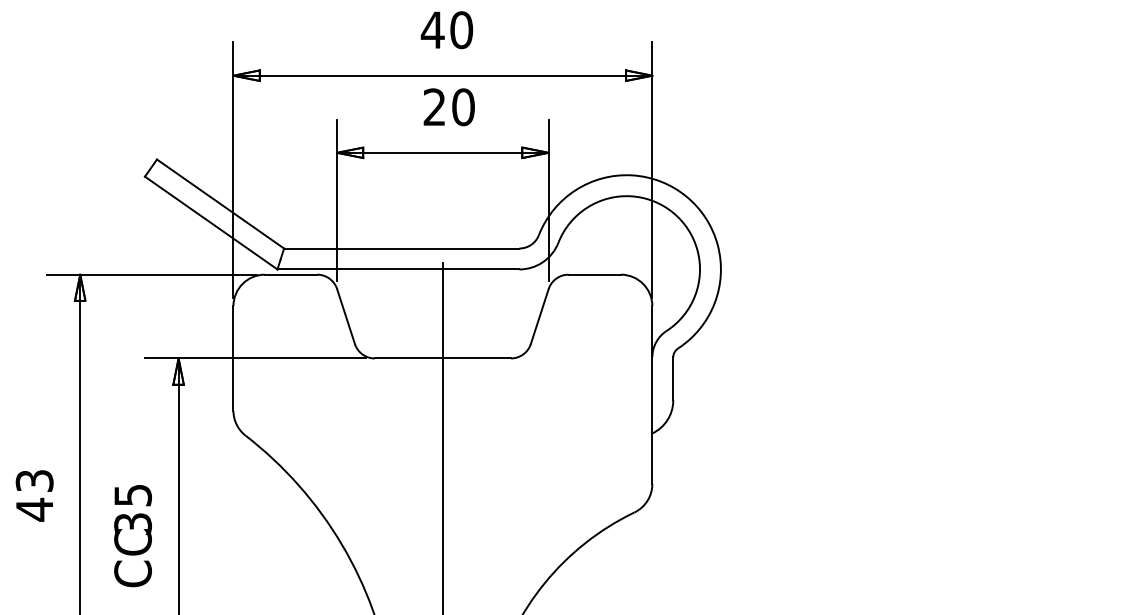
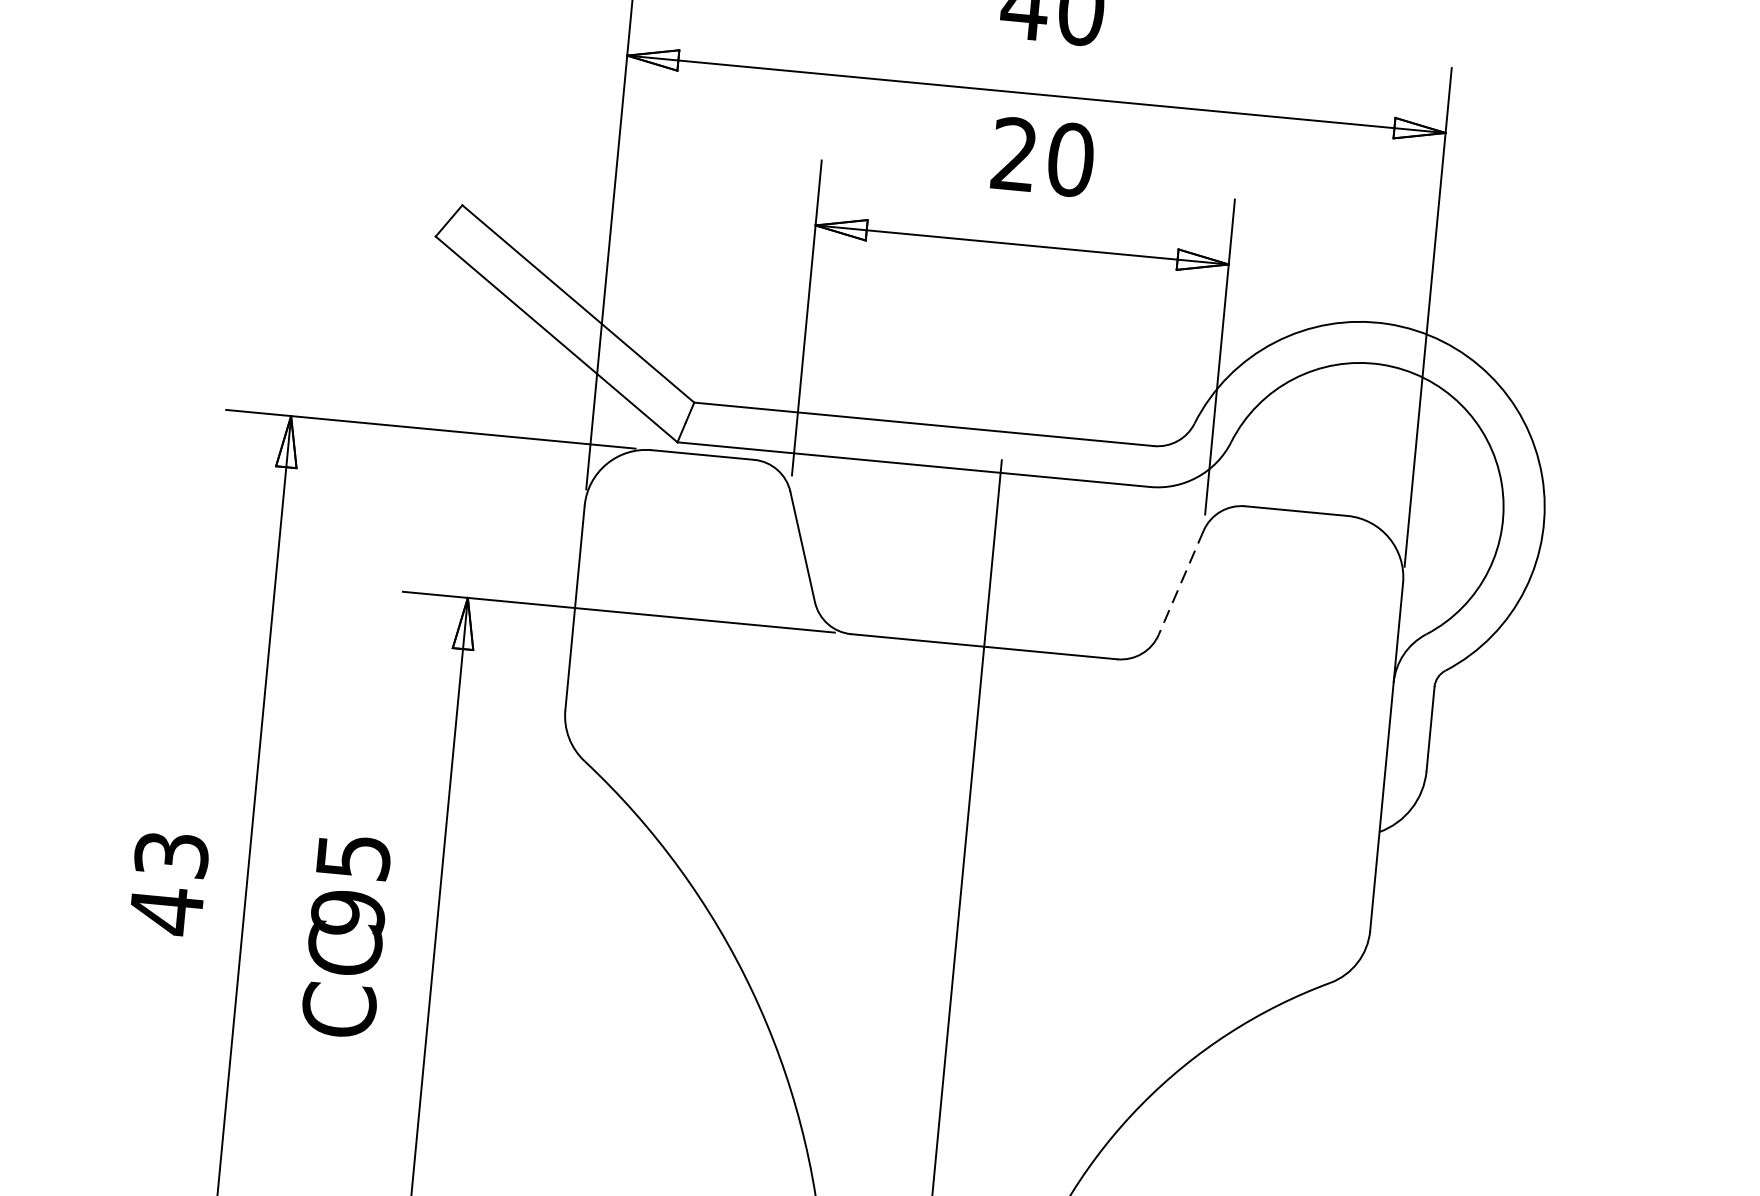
line: (539, 316) -> (1180, 582), solid -> dashed
text: (34, 495) -> (168, 883), moved
text: (132, 524) -> (347, 913), 35 -> 95

